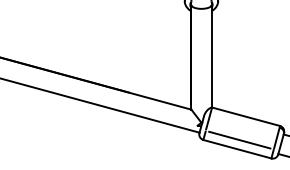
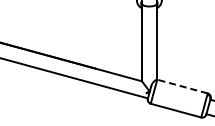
line: (246, 116) -> (182, 86), solid -> dashed
line: (239, 139) -> (177, 103), removed

